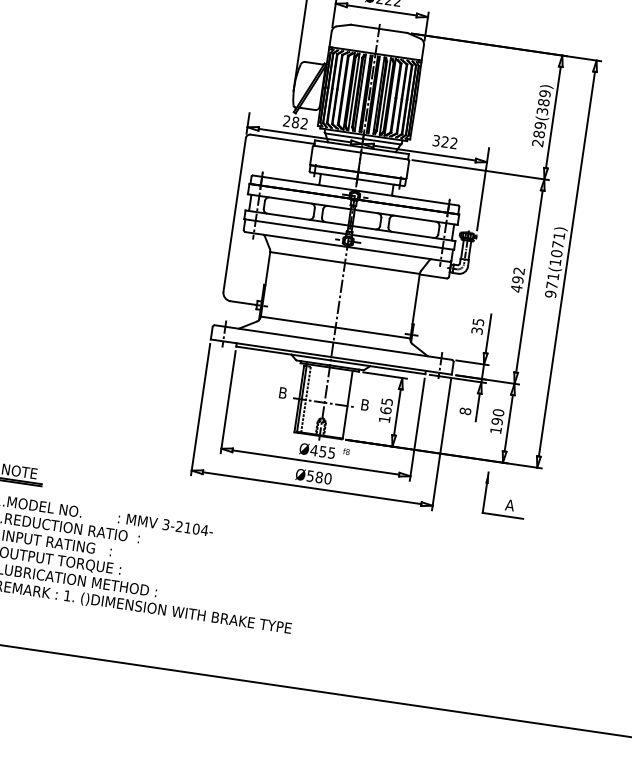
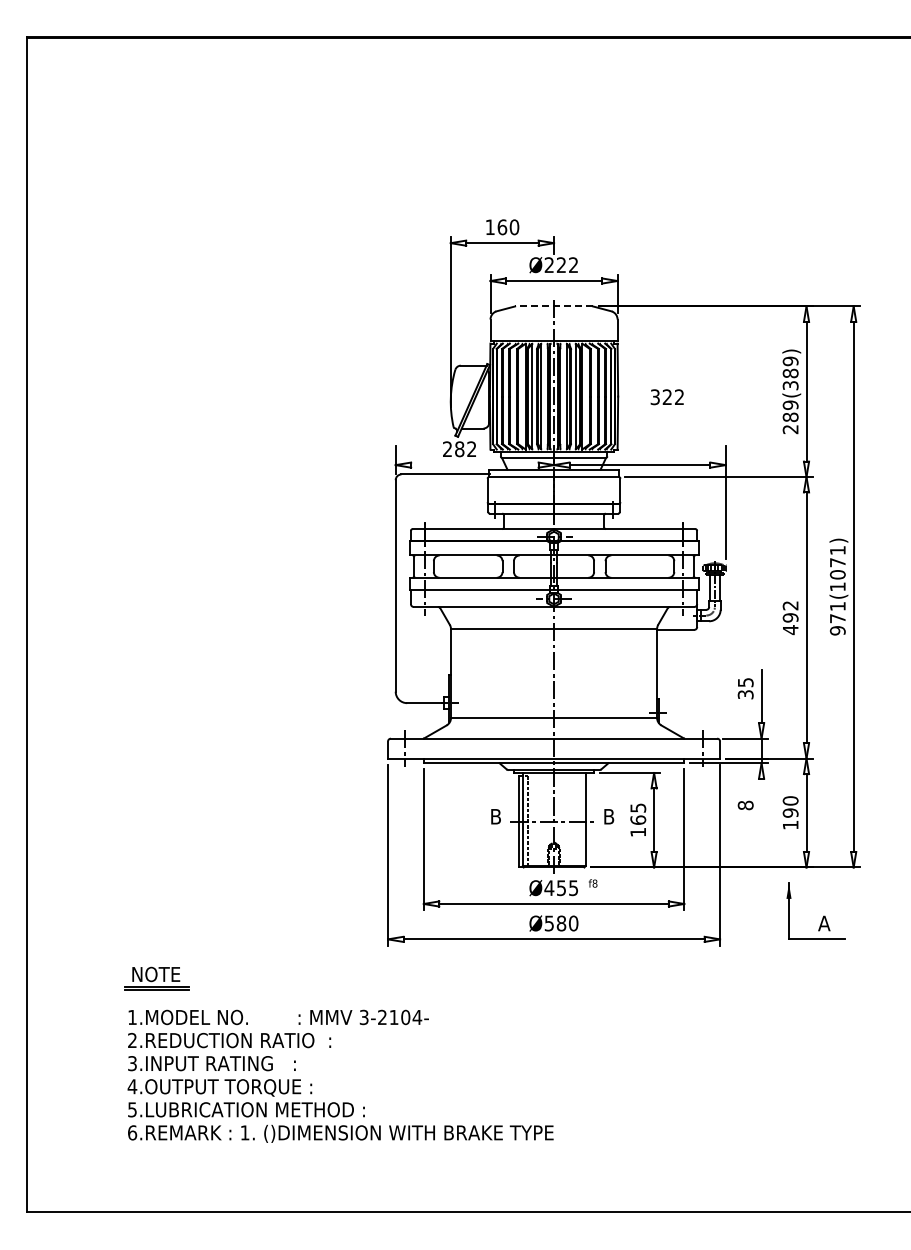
line: (379, 28) -> (554, 306), solid -> dashed
line: (304, 135) -> (474, 465), removed
text: (444, 142) -> (666, 397), moved
line: (477, 407) -> (761, 797), removed

